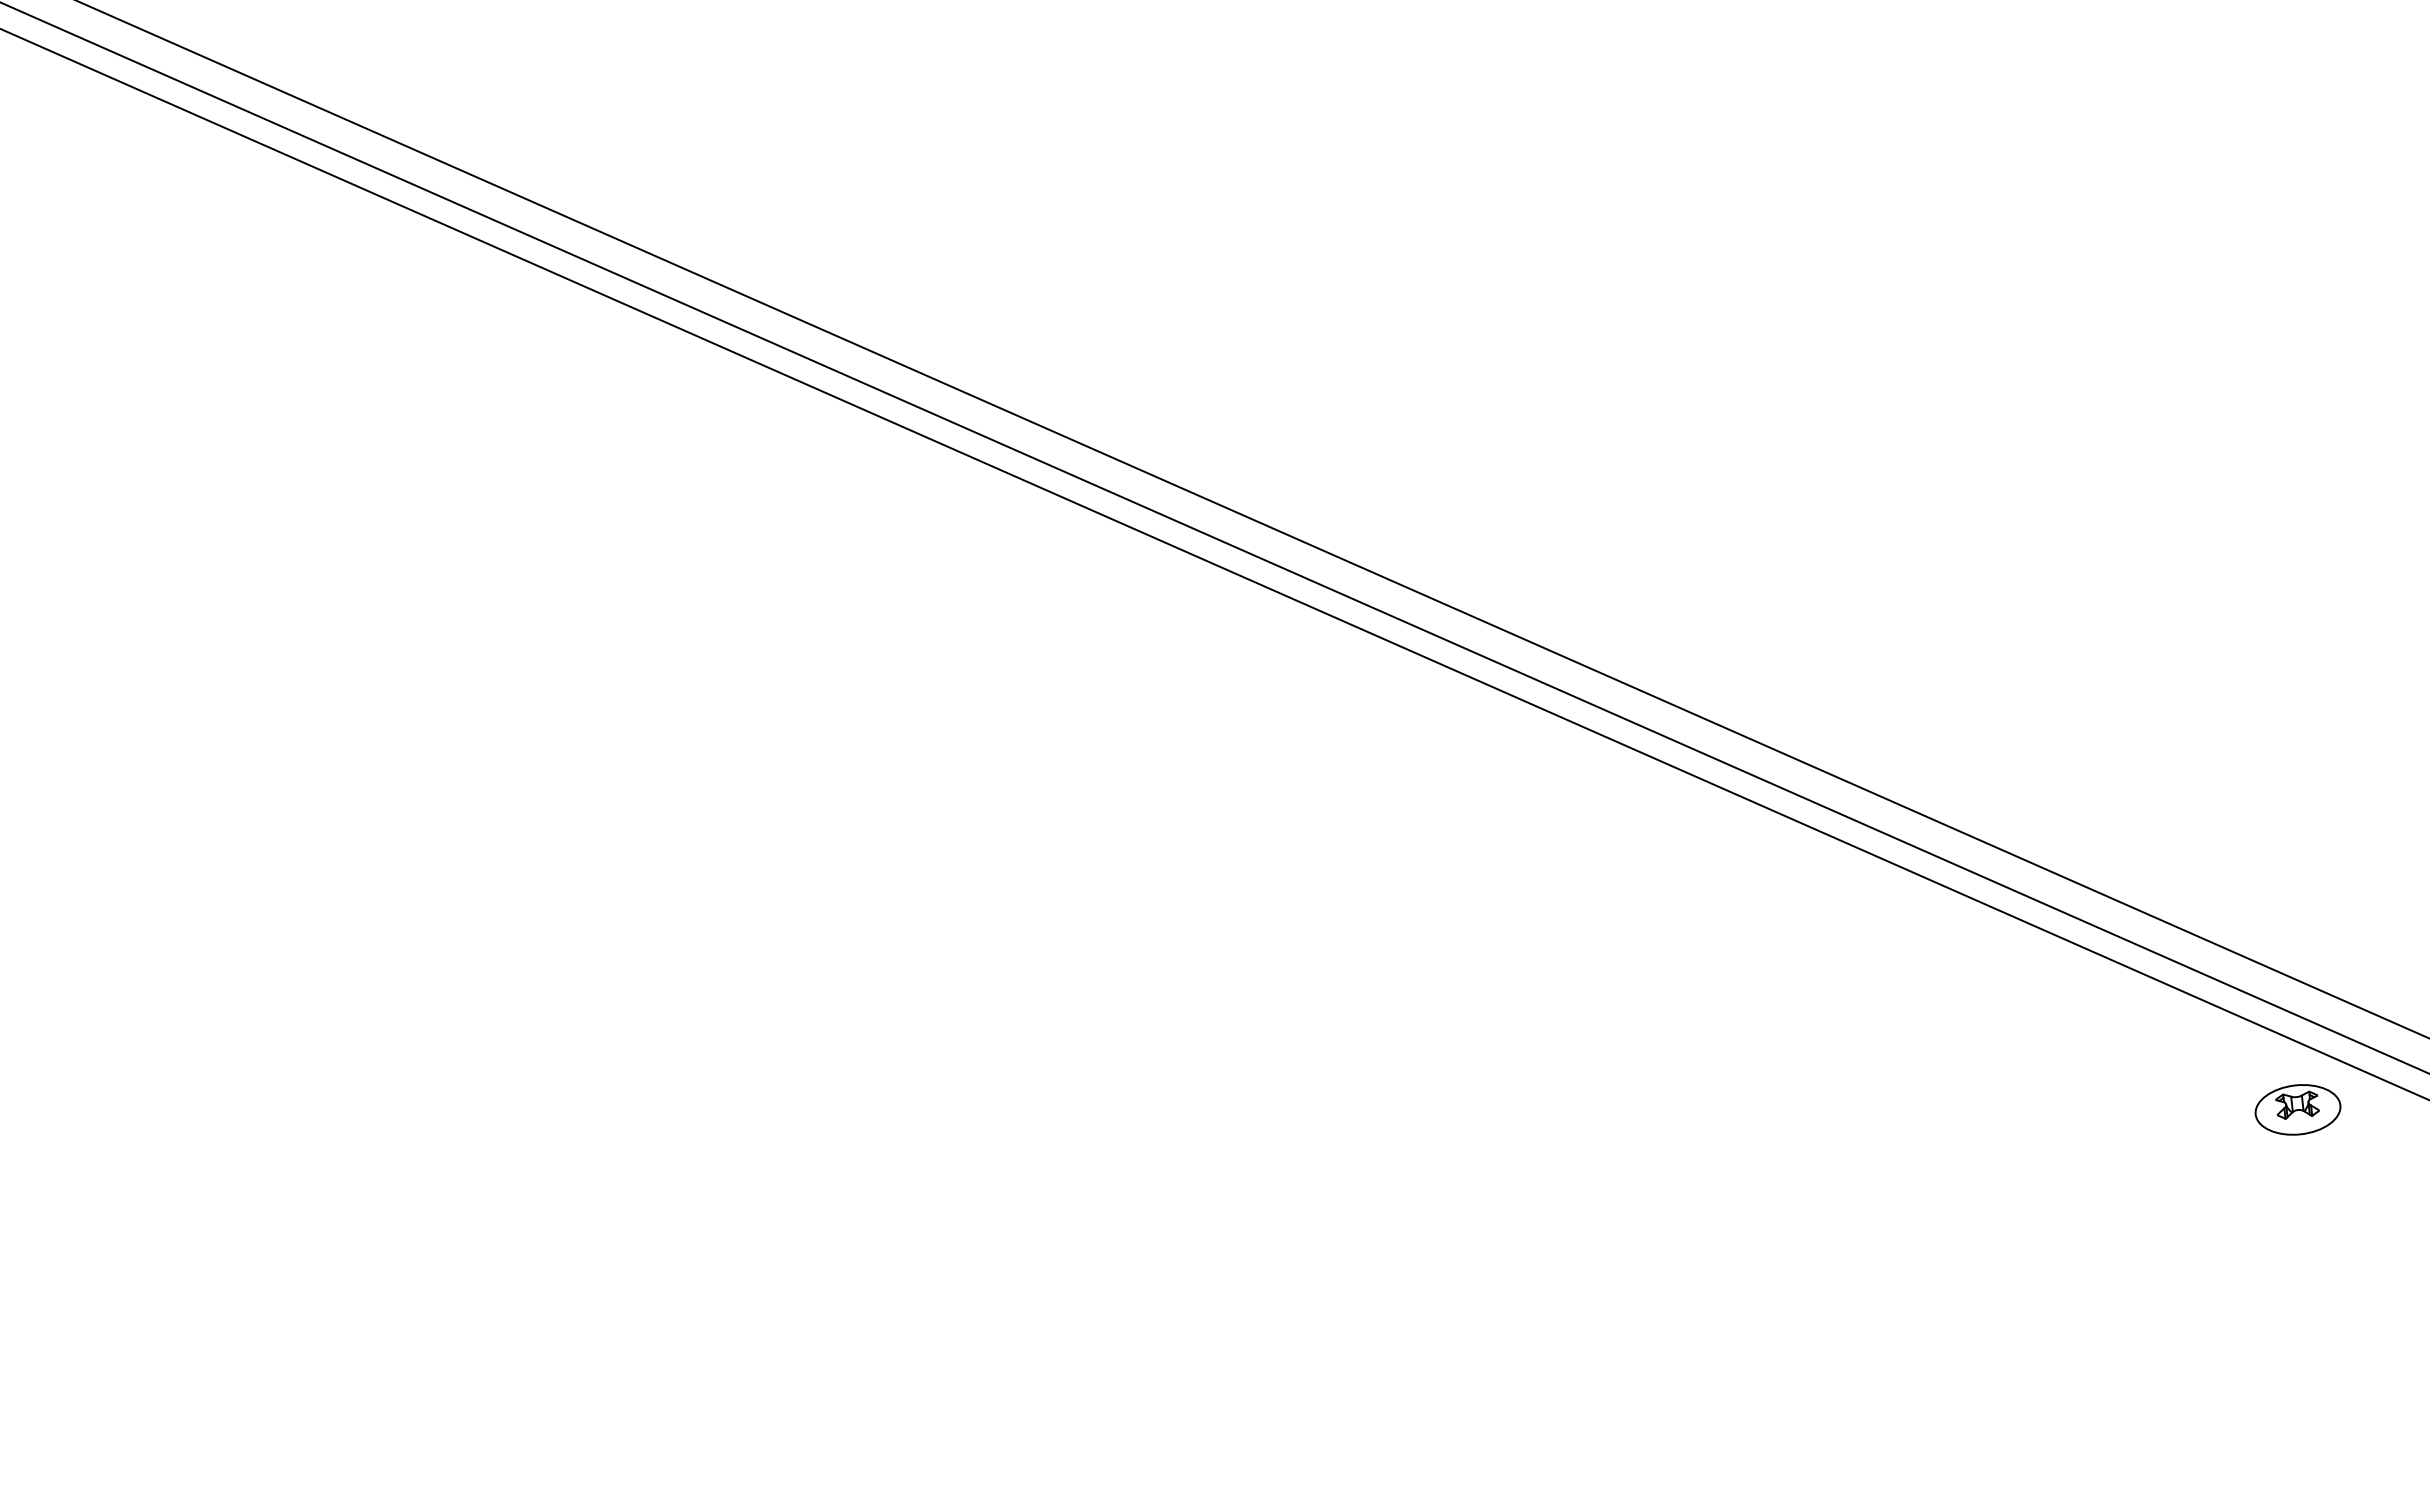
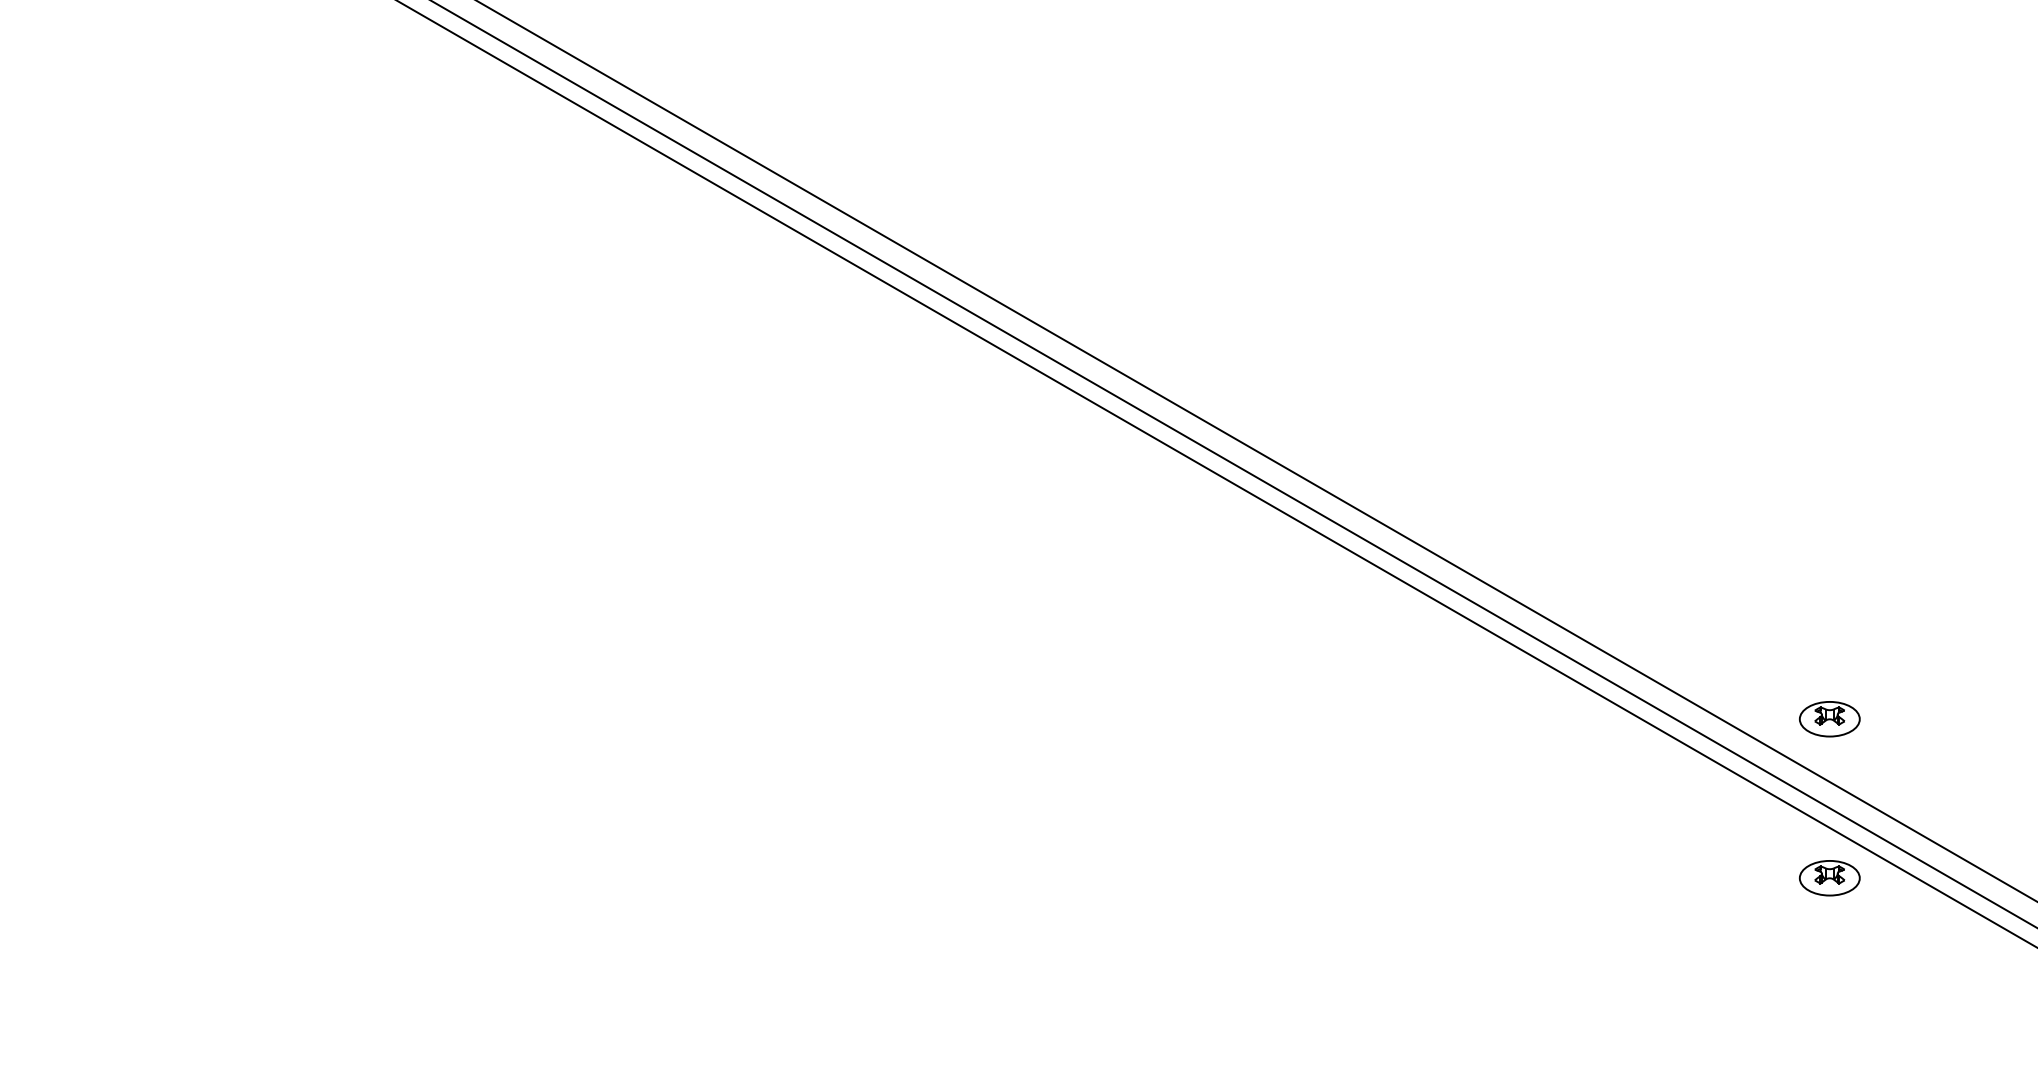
part: (2273, 885) -> (1829, 719), added

